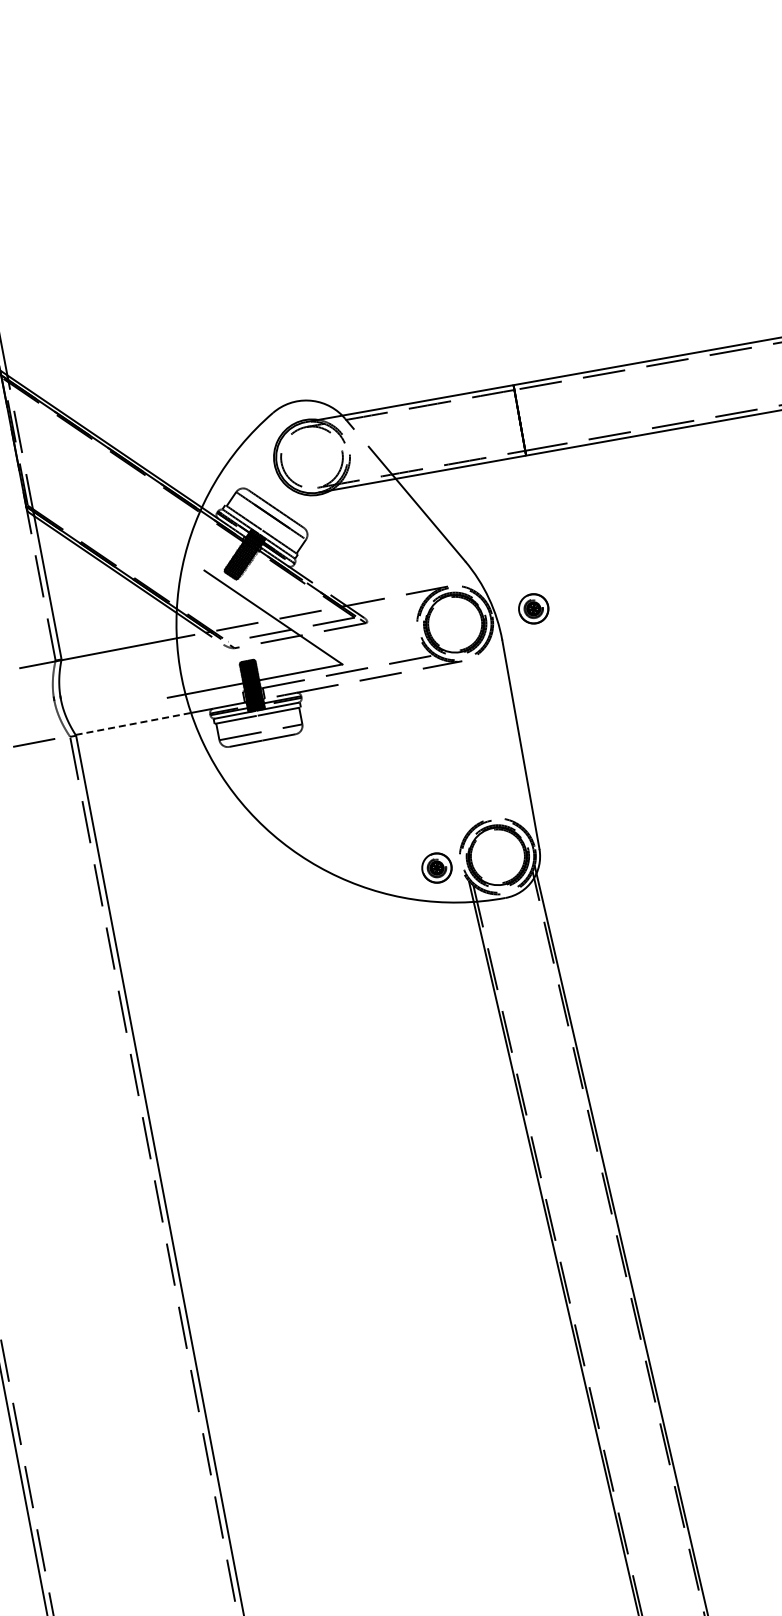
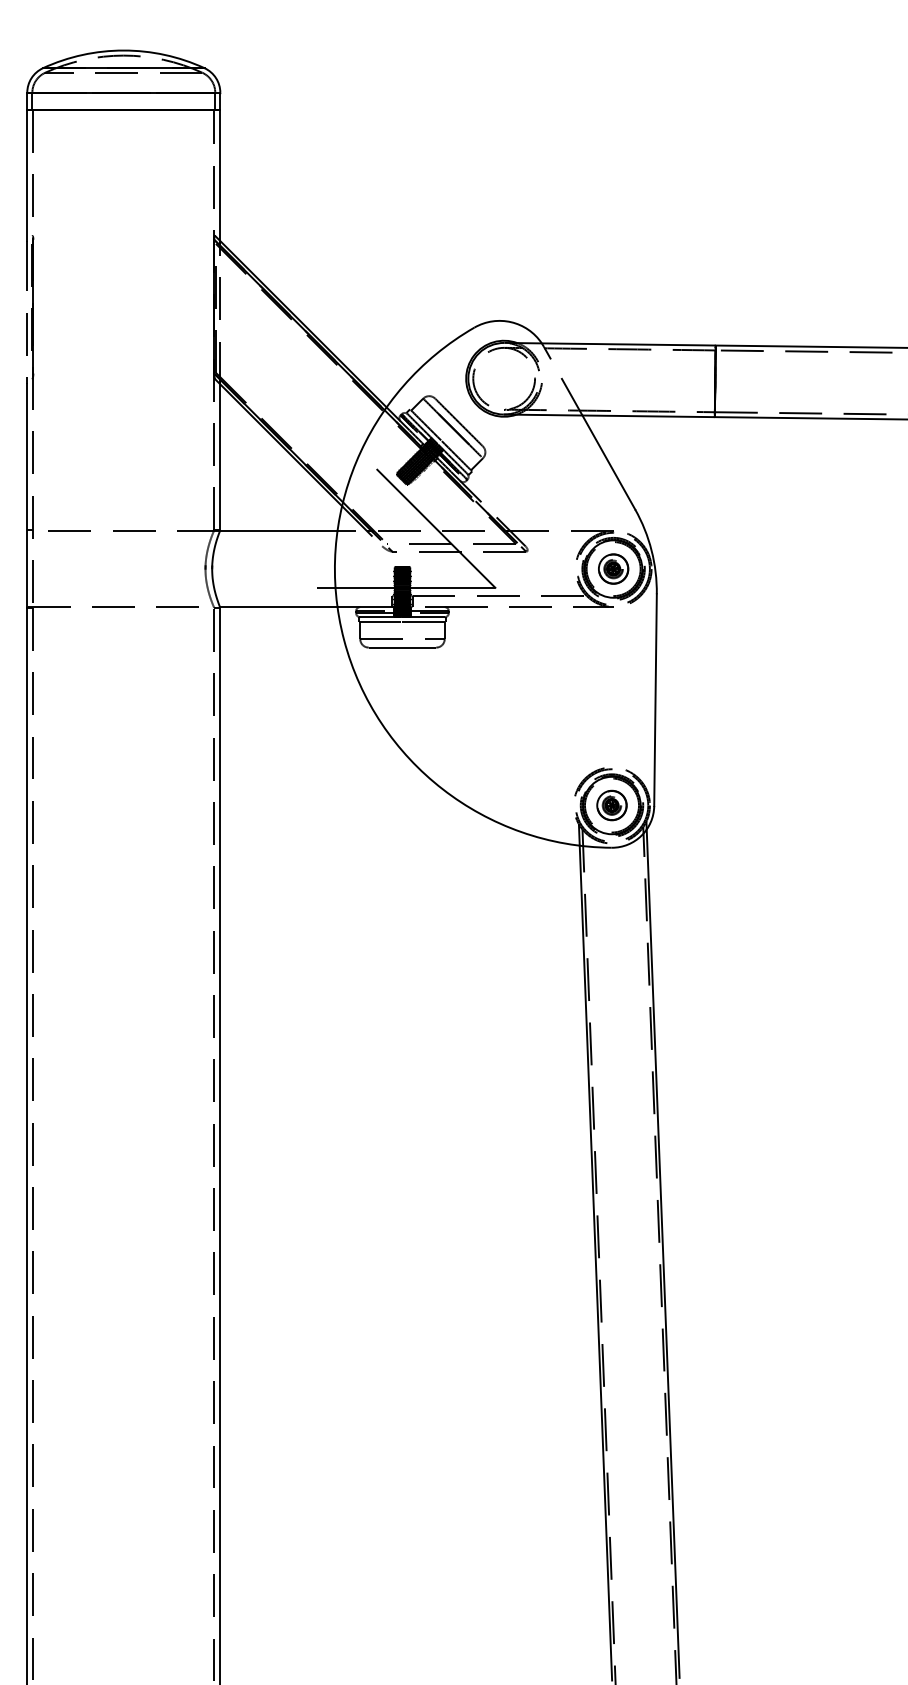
part: (533, 608) -> (613, 568), moved
line: (133, 724) -> (278, 607), dashed -> solid
part: (436, 868) -> (611, 805), moved

